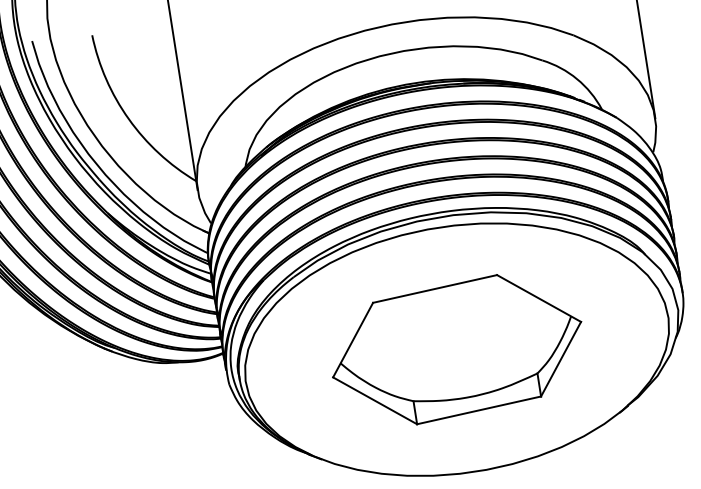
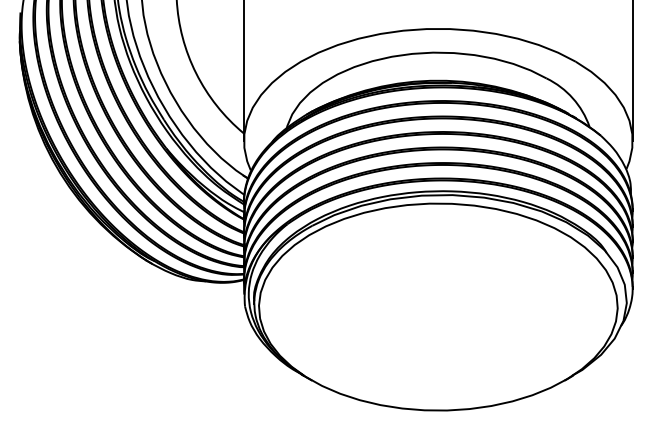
part: (455, 349) -> (437, 306), removed

